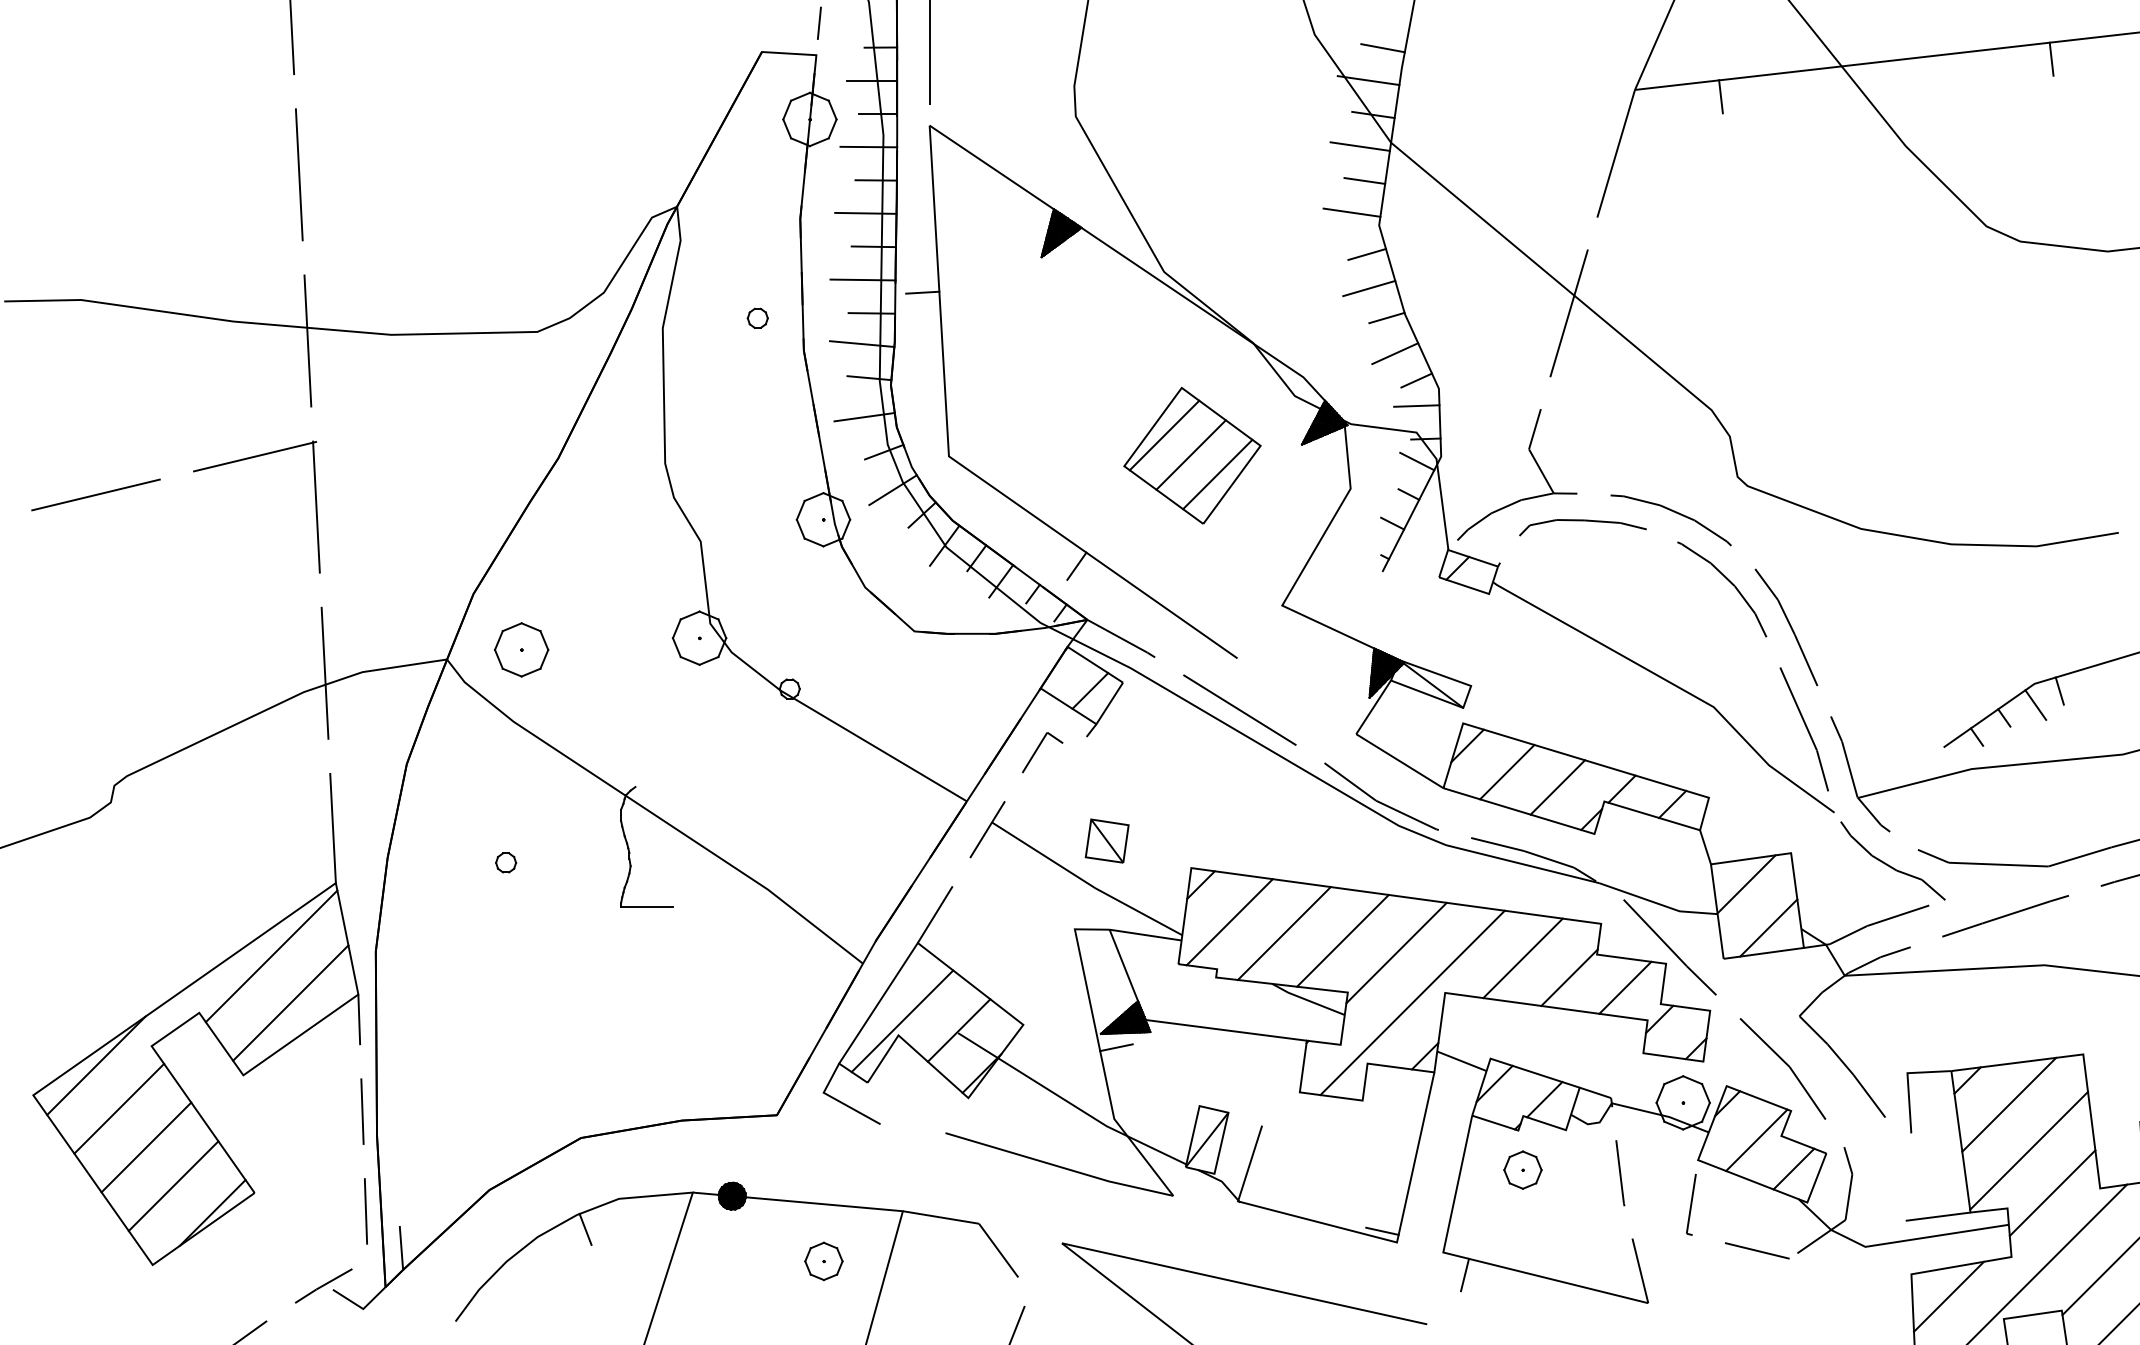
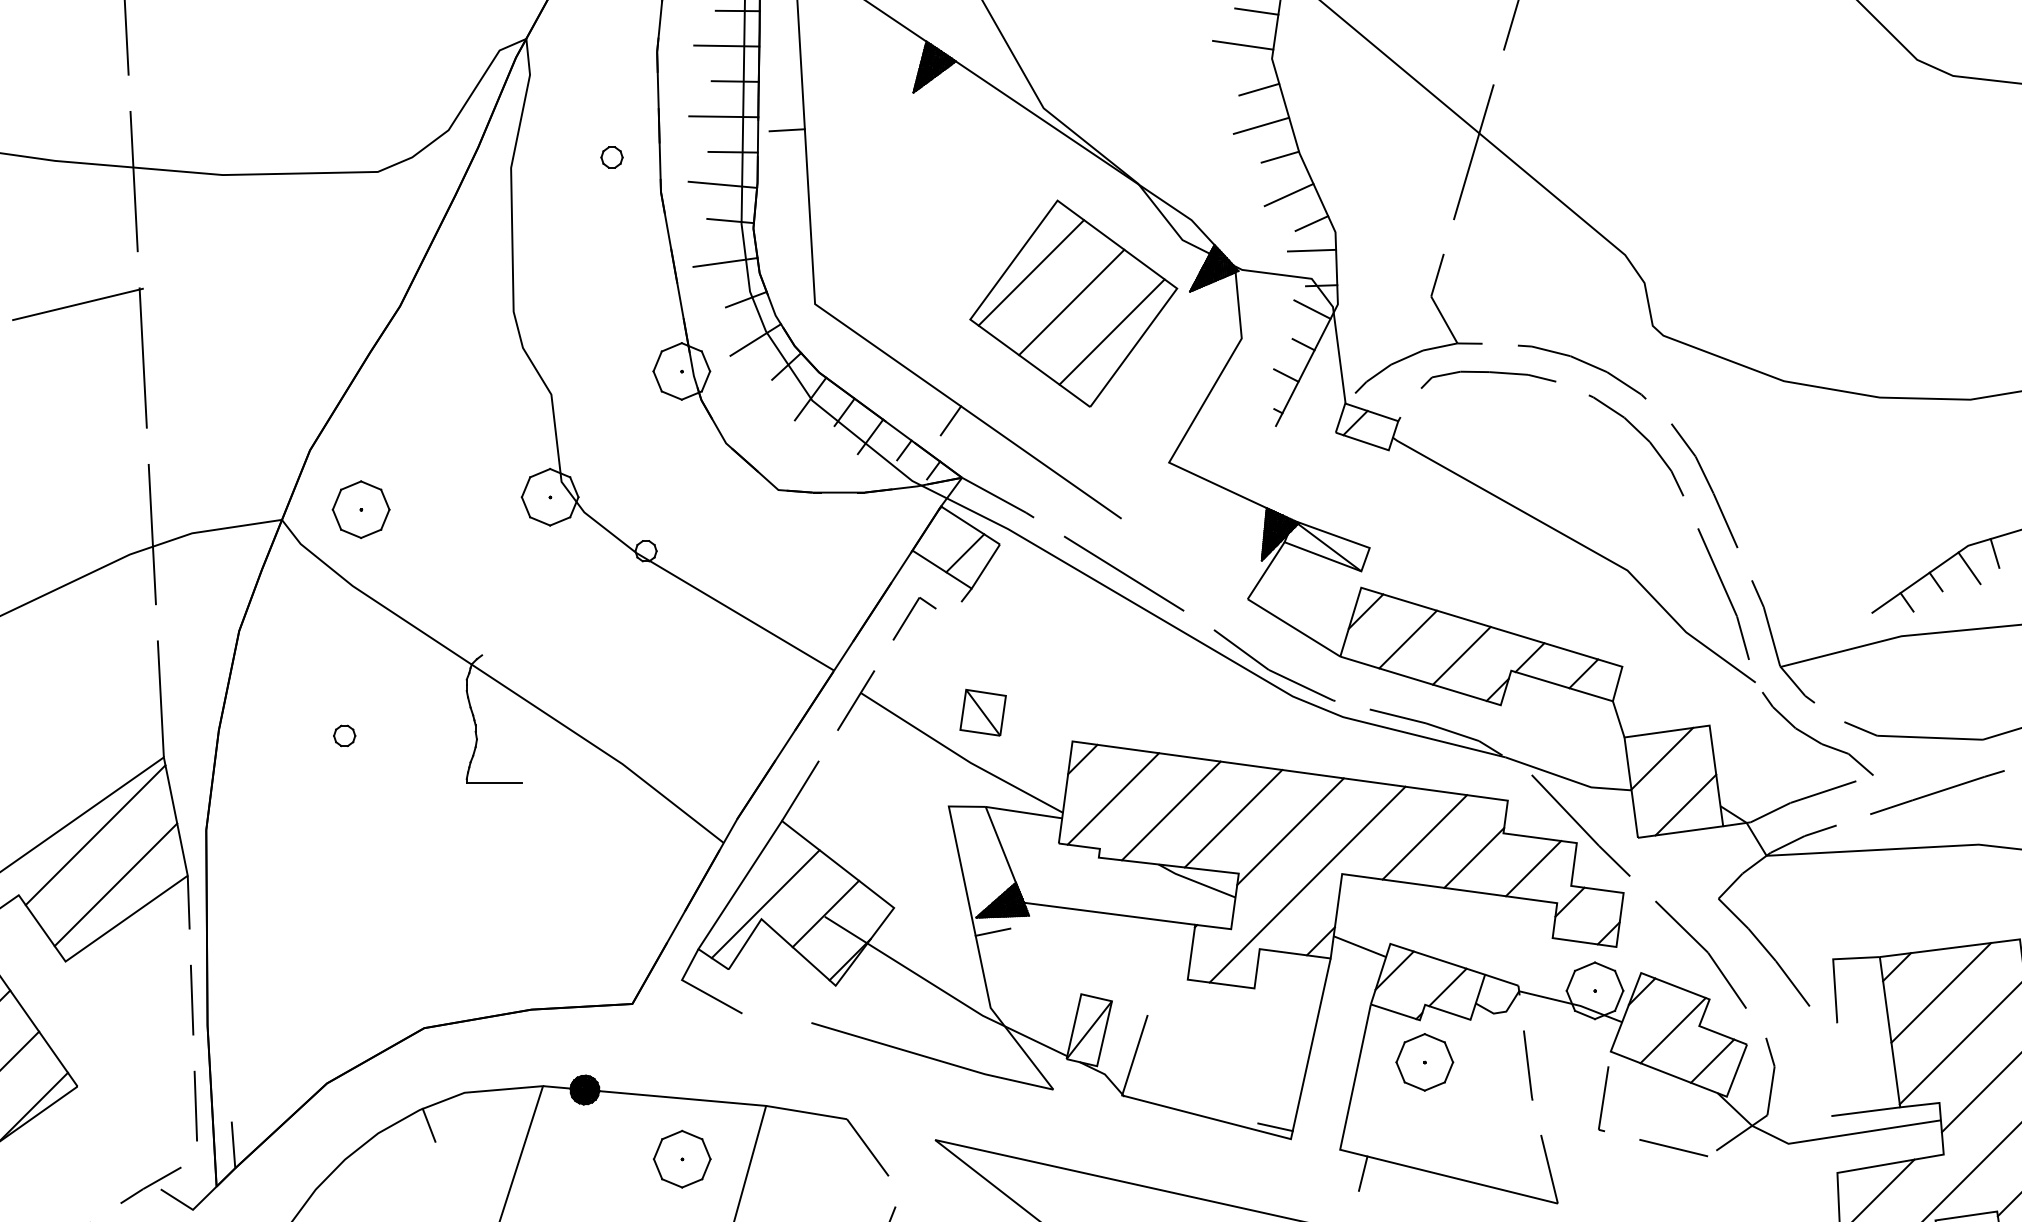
part: (1192, 455) -> (1073, 303), size x1.43
part: (1522, 1169) -> (1424, 1061), size x1.43
part: (823, 1261) -> (681, 1159), size x1.43

